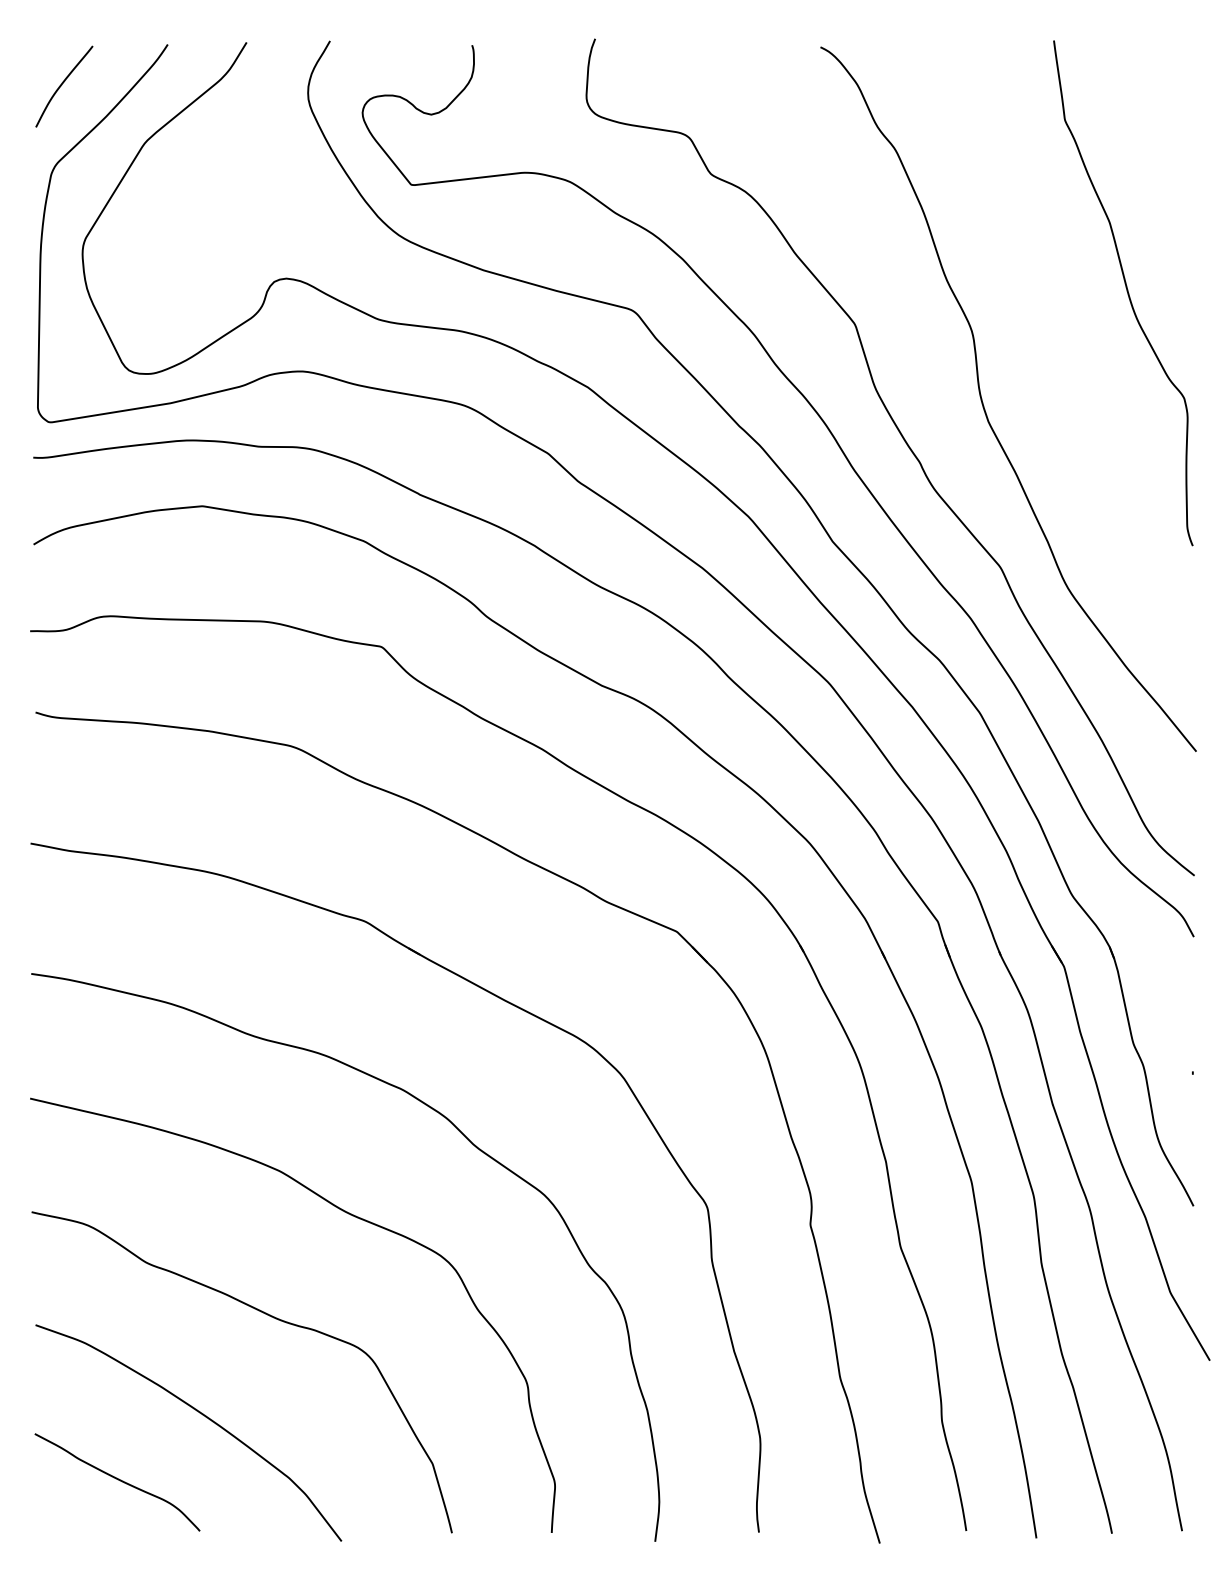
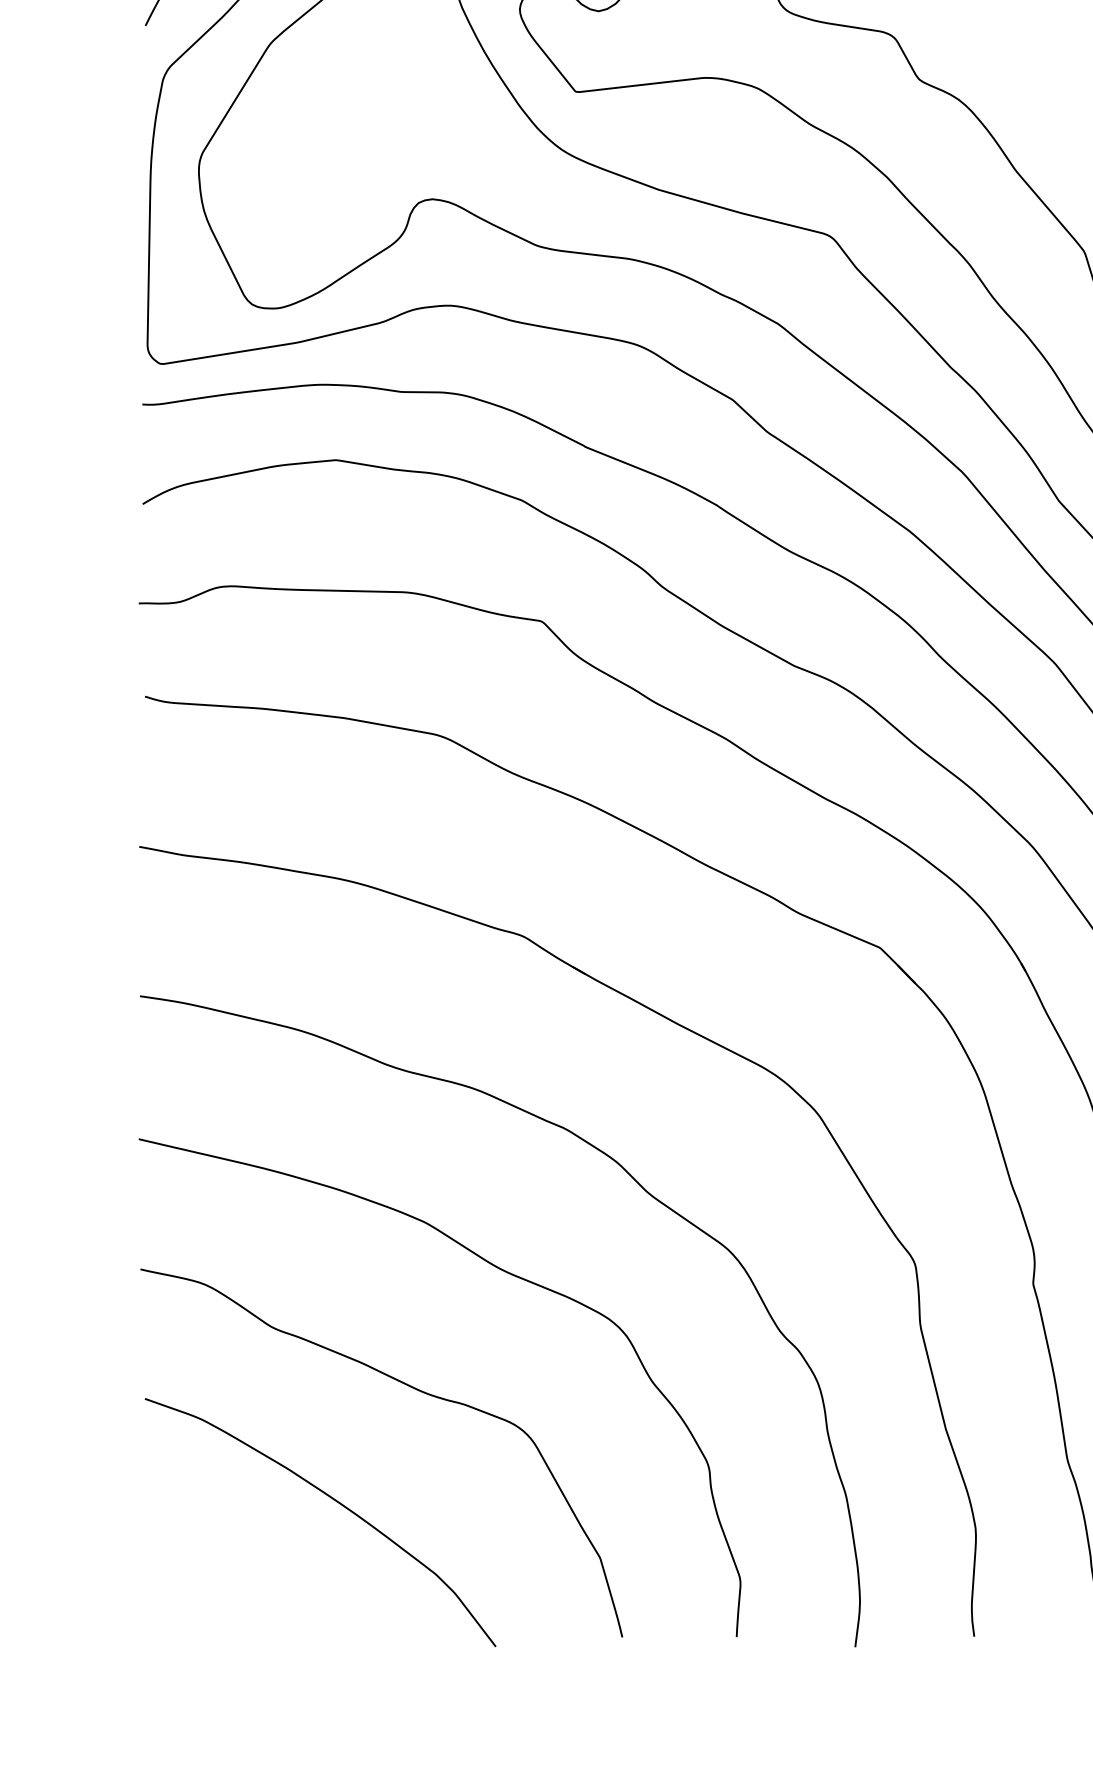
curve: (118, 1480) -> (240, 1576), removed

